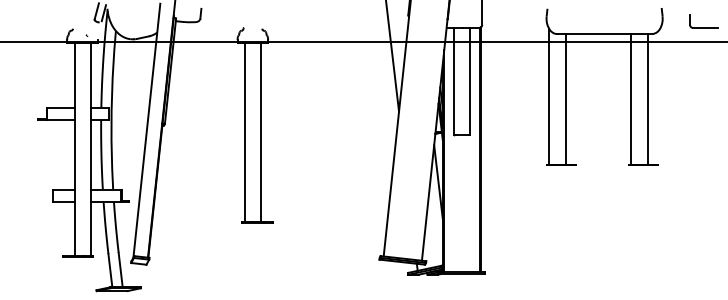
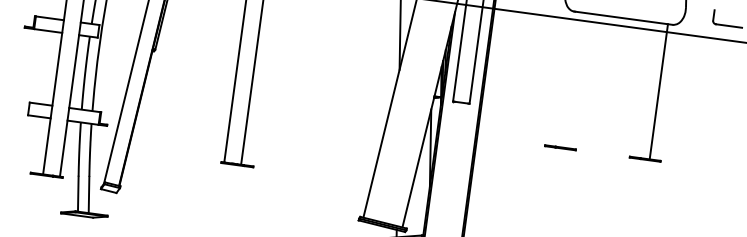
line: (549, 96) -> (557, 75), removed
line: (565, 99) -> (573, 80), removed
line: (631, 99) -> (642, 89), removed

